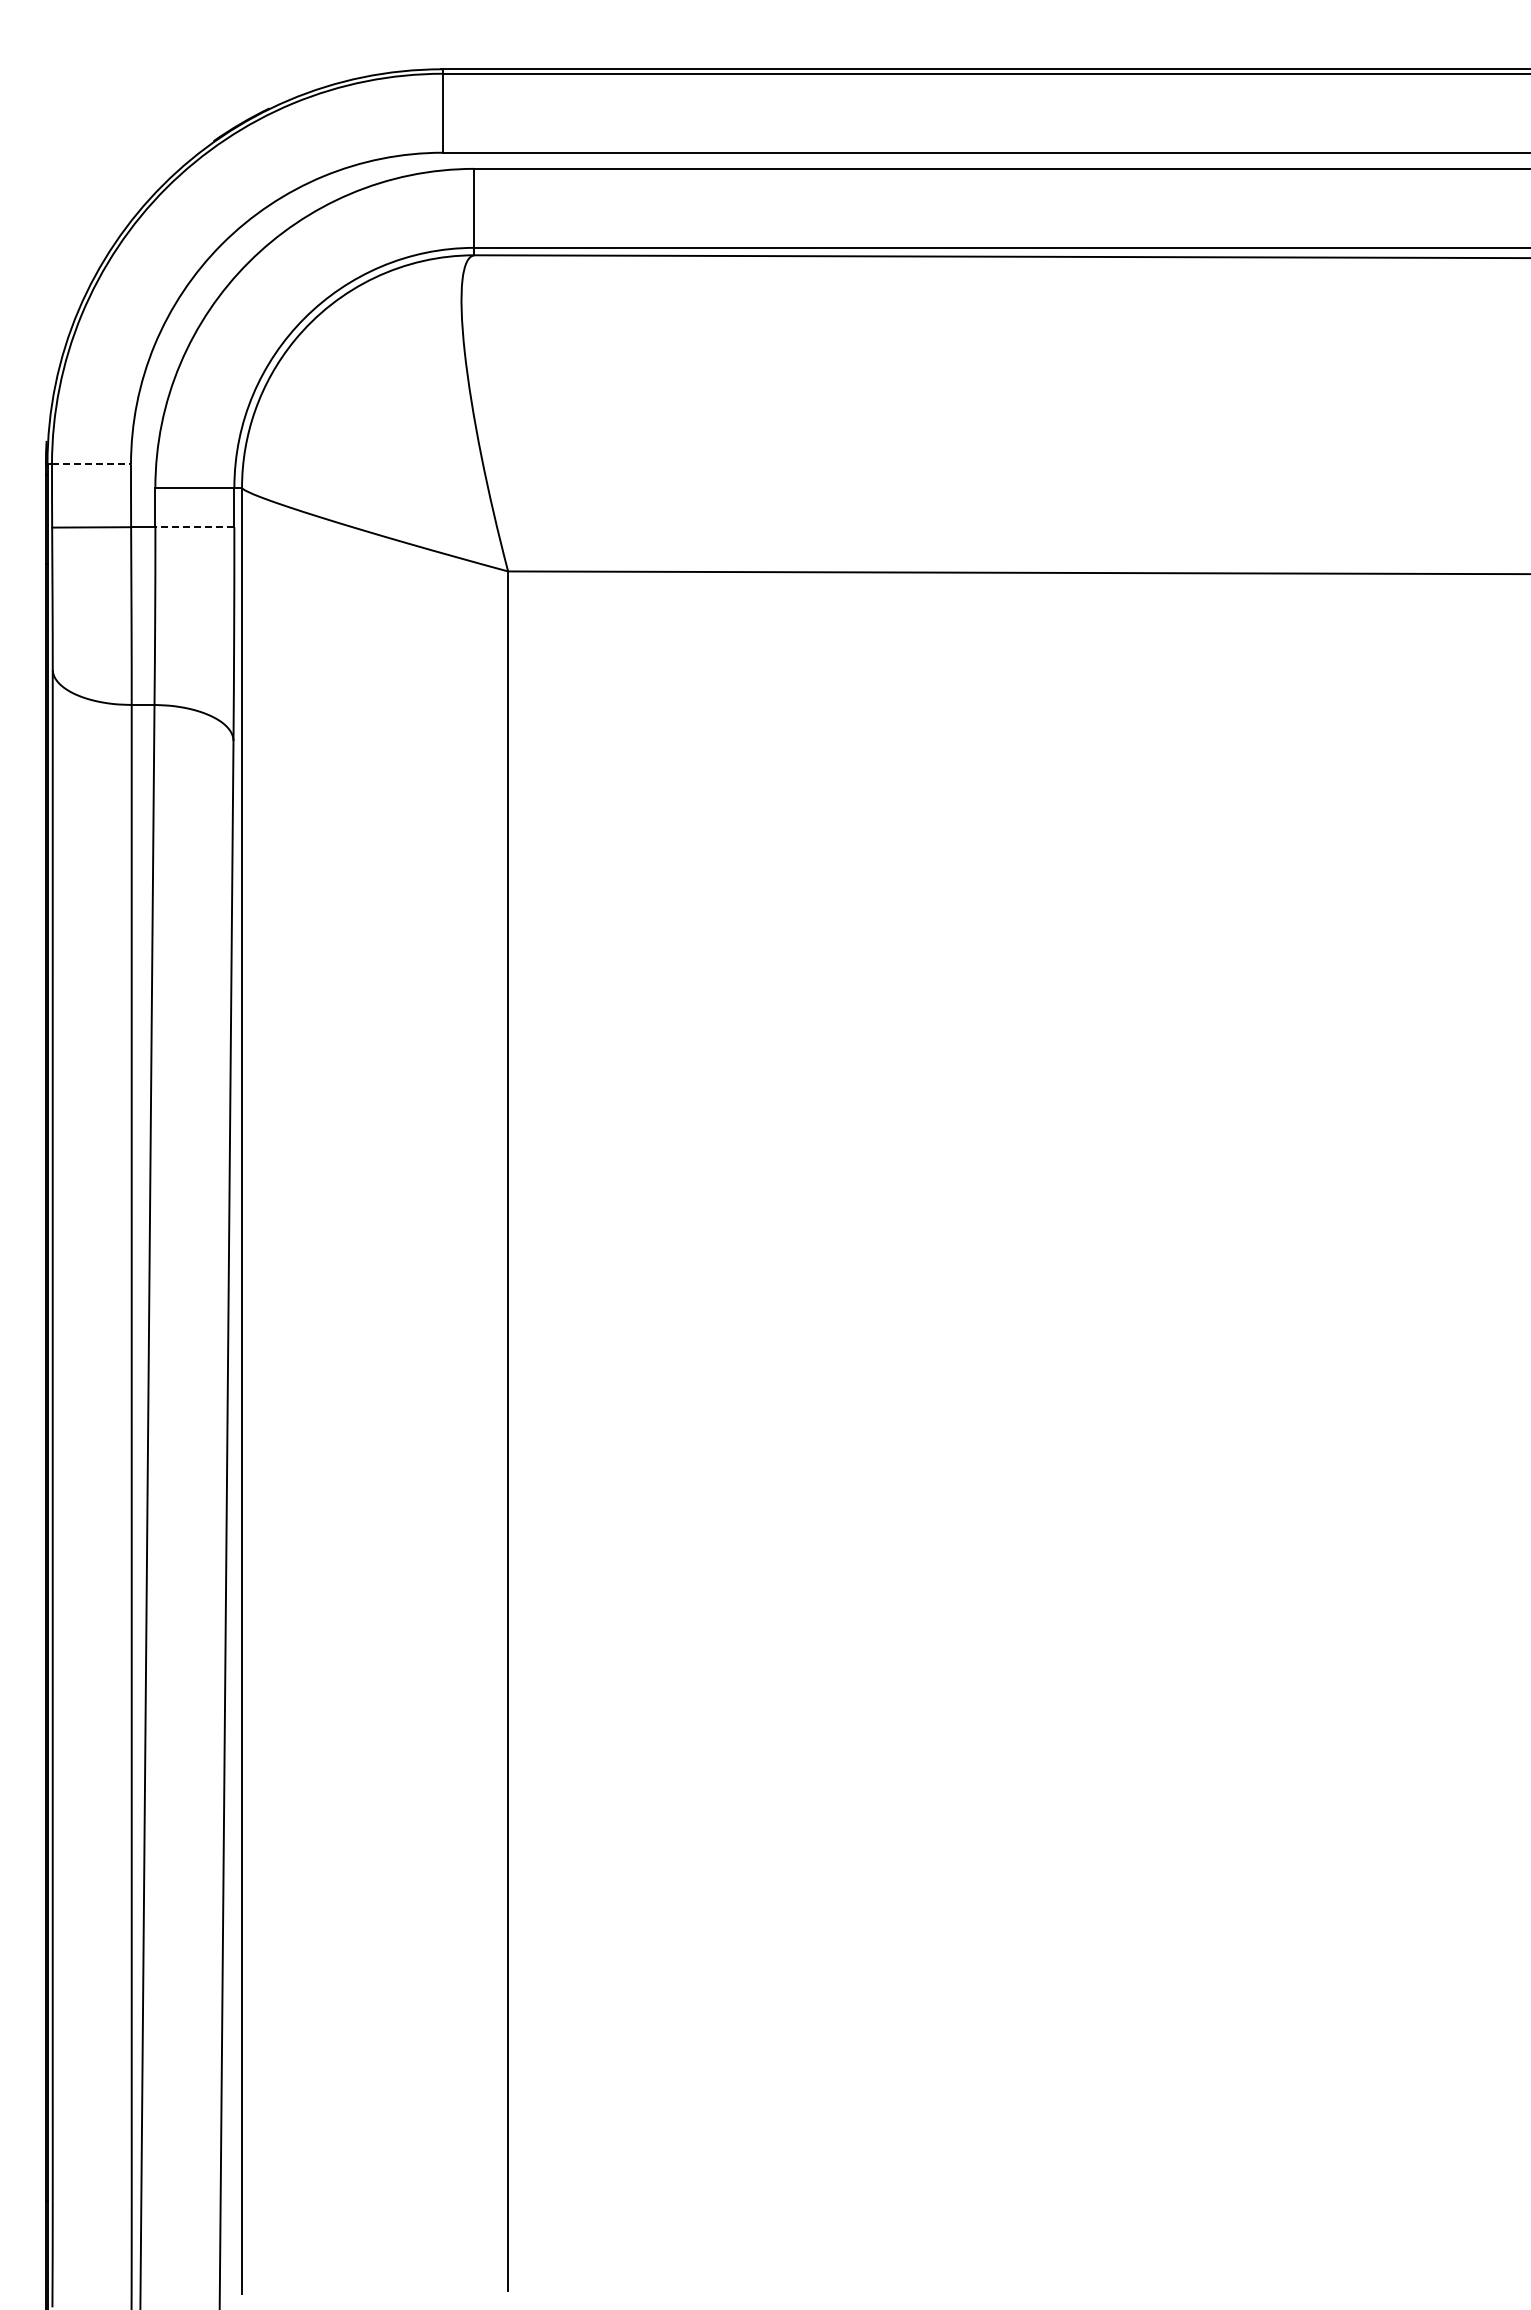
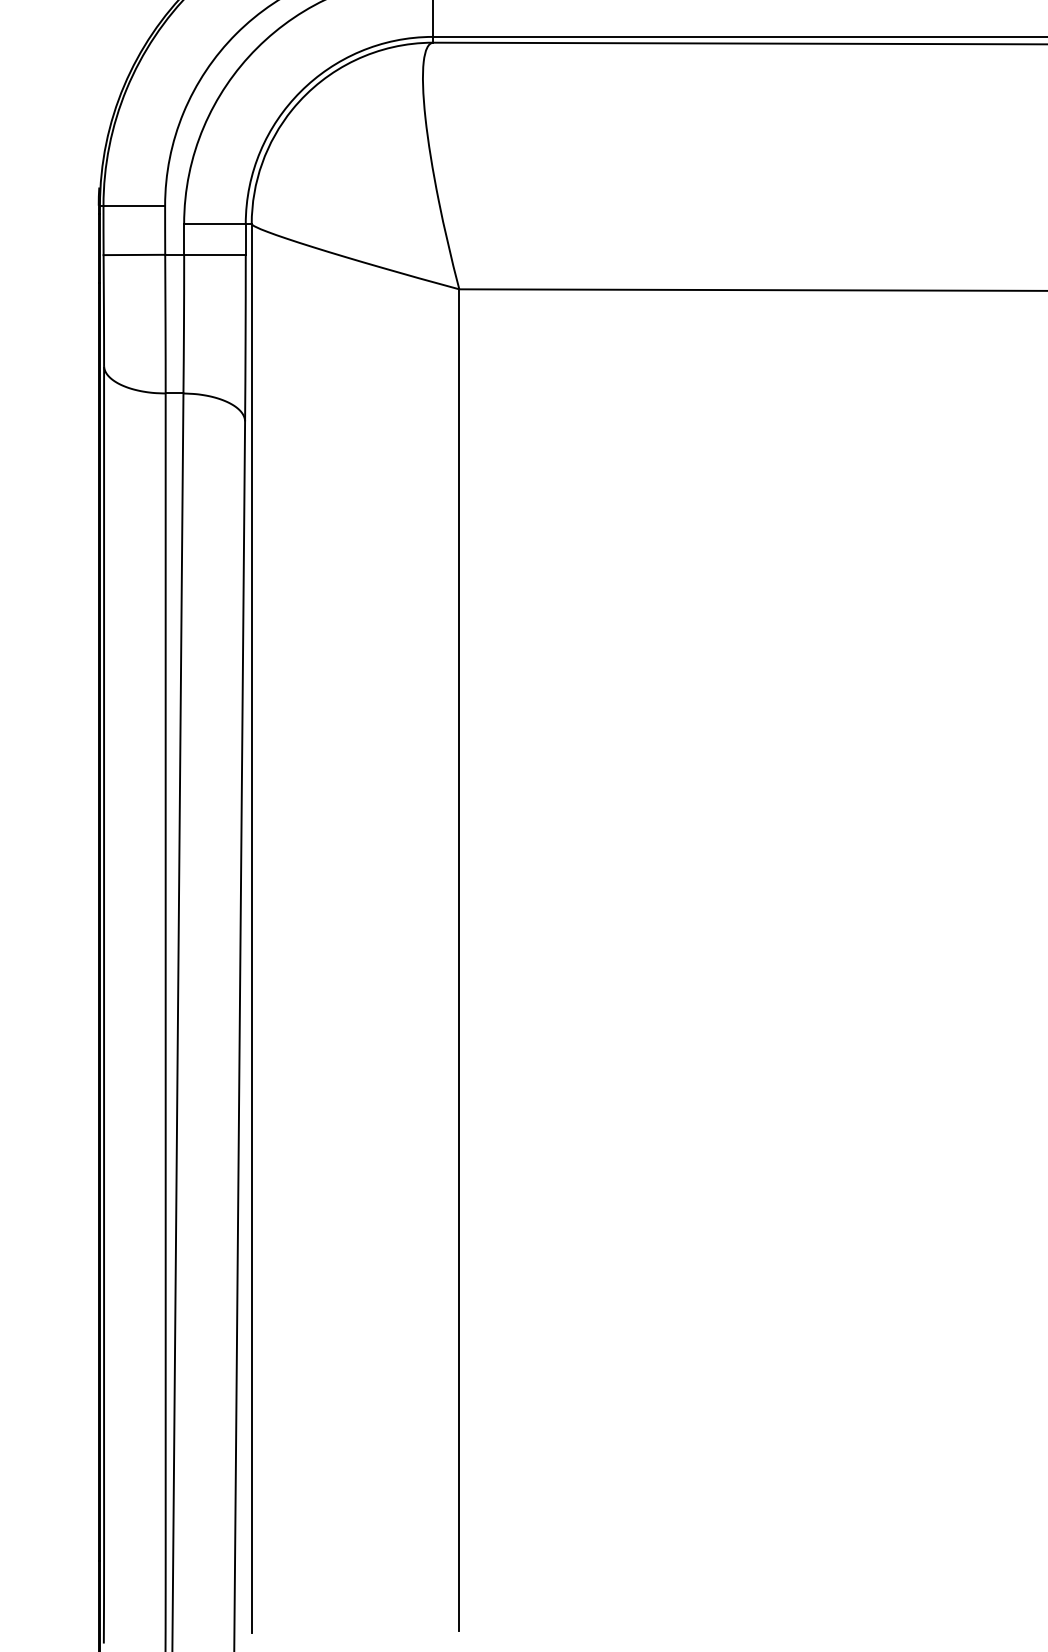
line: (92, 464) -> (135, 205), dashed -> solid
line: (194, 527) -> (214, 255), dashed -> solid

